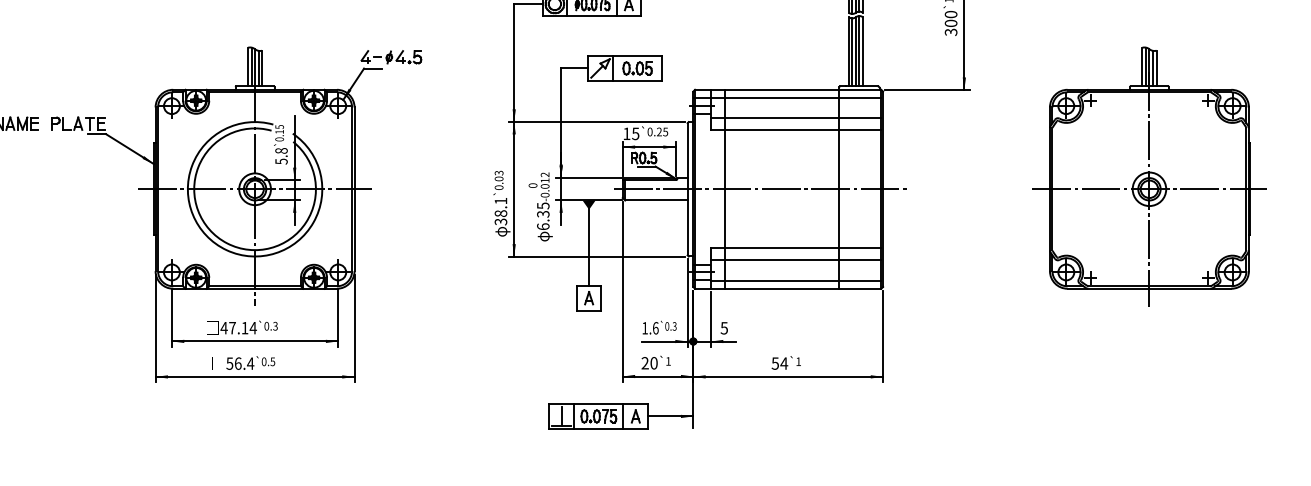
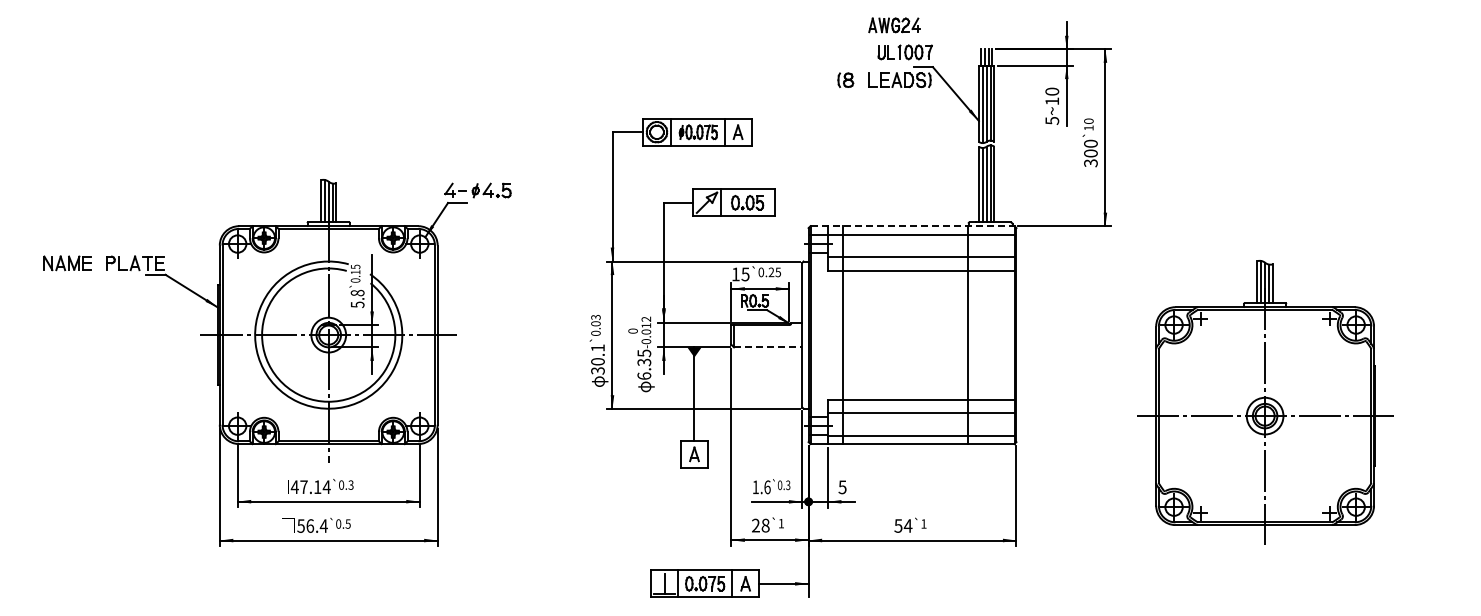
line: (788, 90) -> (912, 226), solid -> dashed
part: (1149, 176) -> (1265, 402), moved
line: (761, 189) -> (883, 335), removed
line: (656, 200) -> (768, 347), solid -> dashed
text: (500, 213) -> (597, 361), 38.1 -> 30.1
text: (653, 363) -> (765, 525), 20 -> 28

